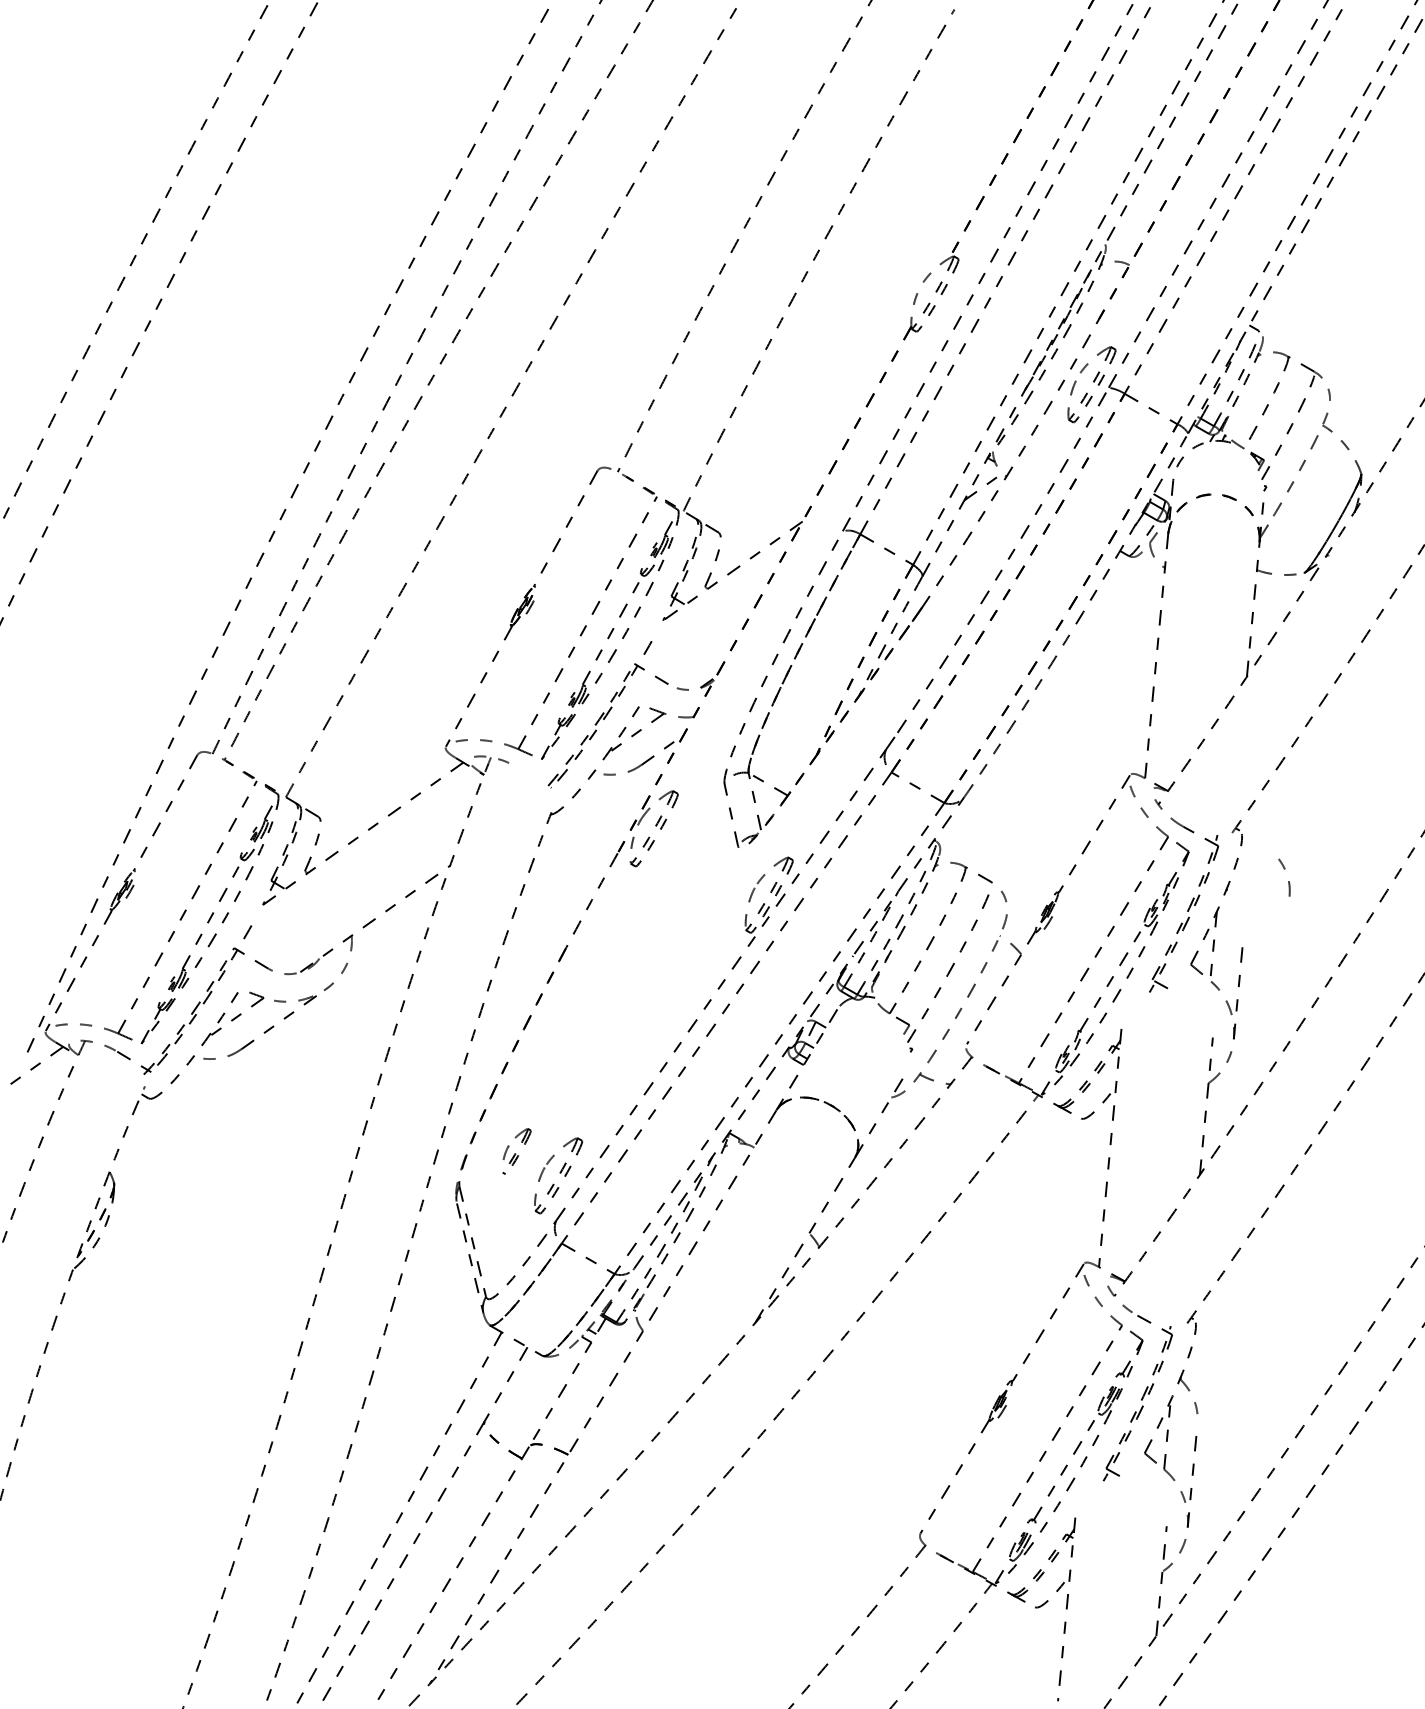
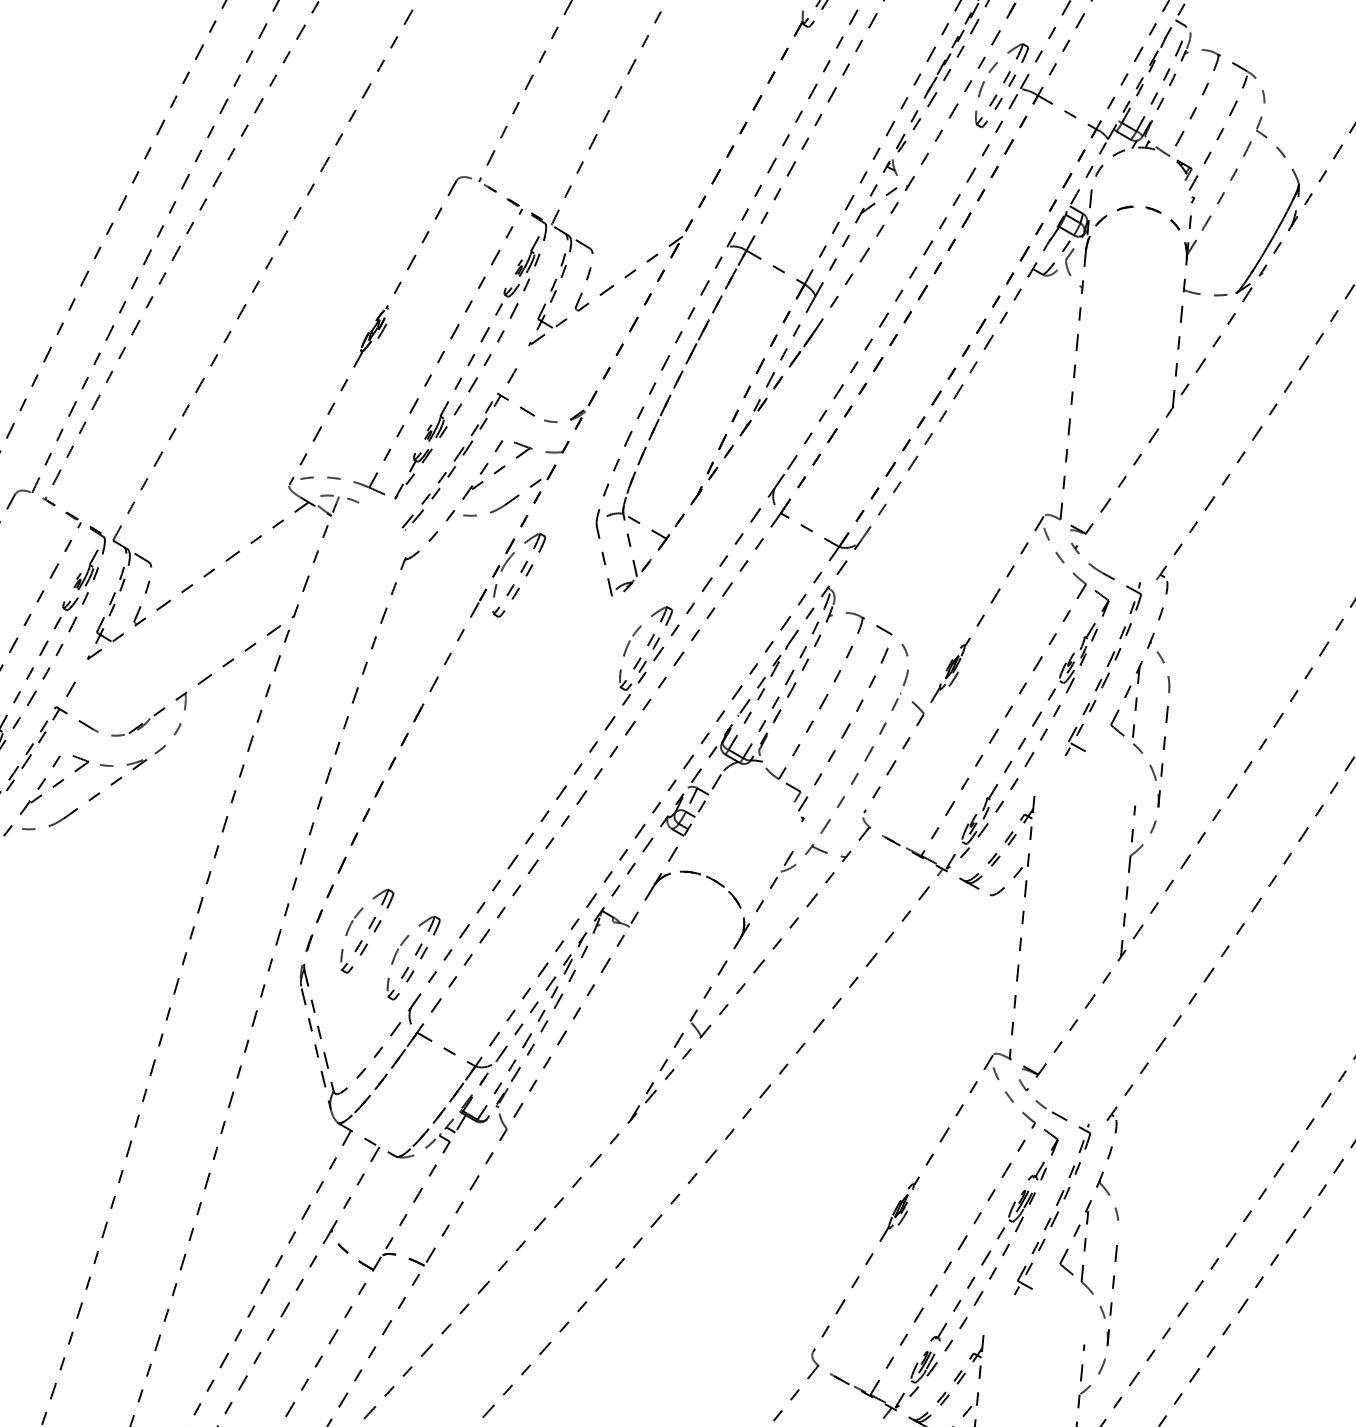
curve: (1288, 881) -> (1167, 676), moved
part: (516, 1151) -> (367, 931), size x1.67

